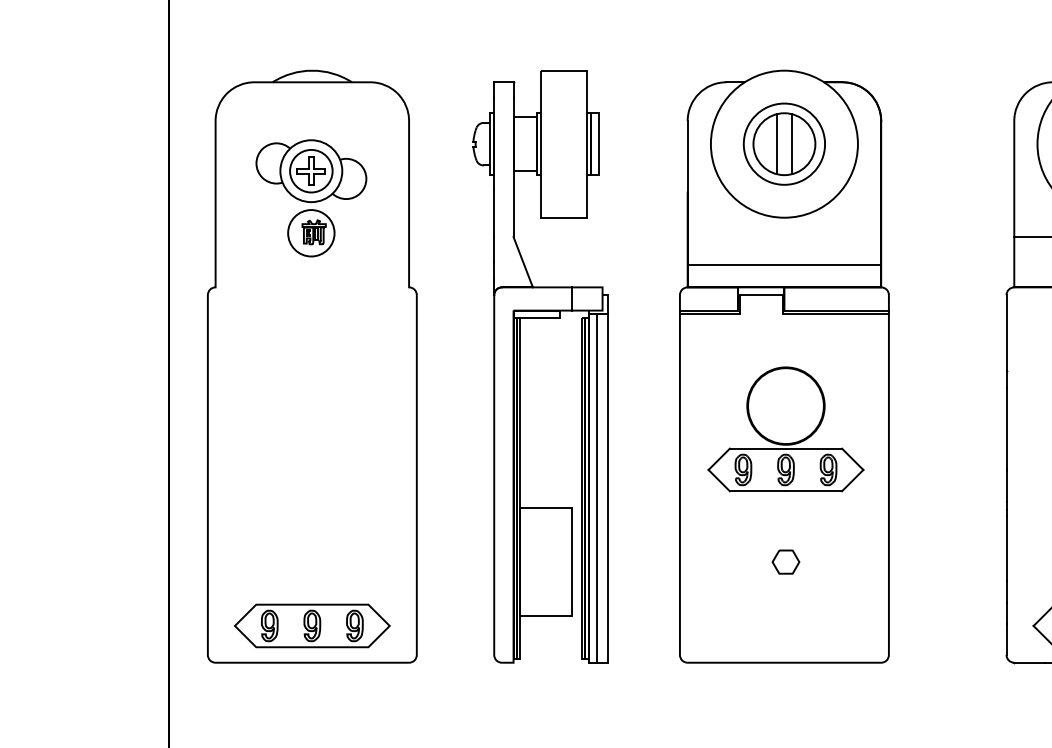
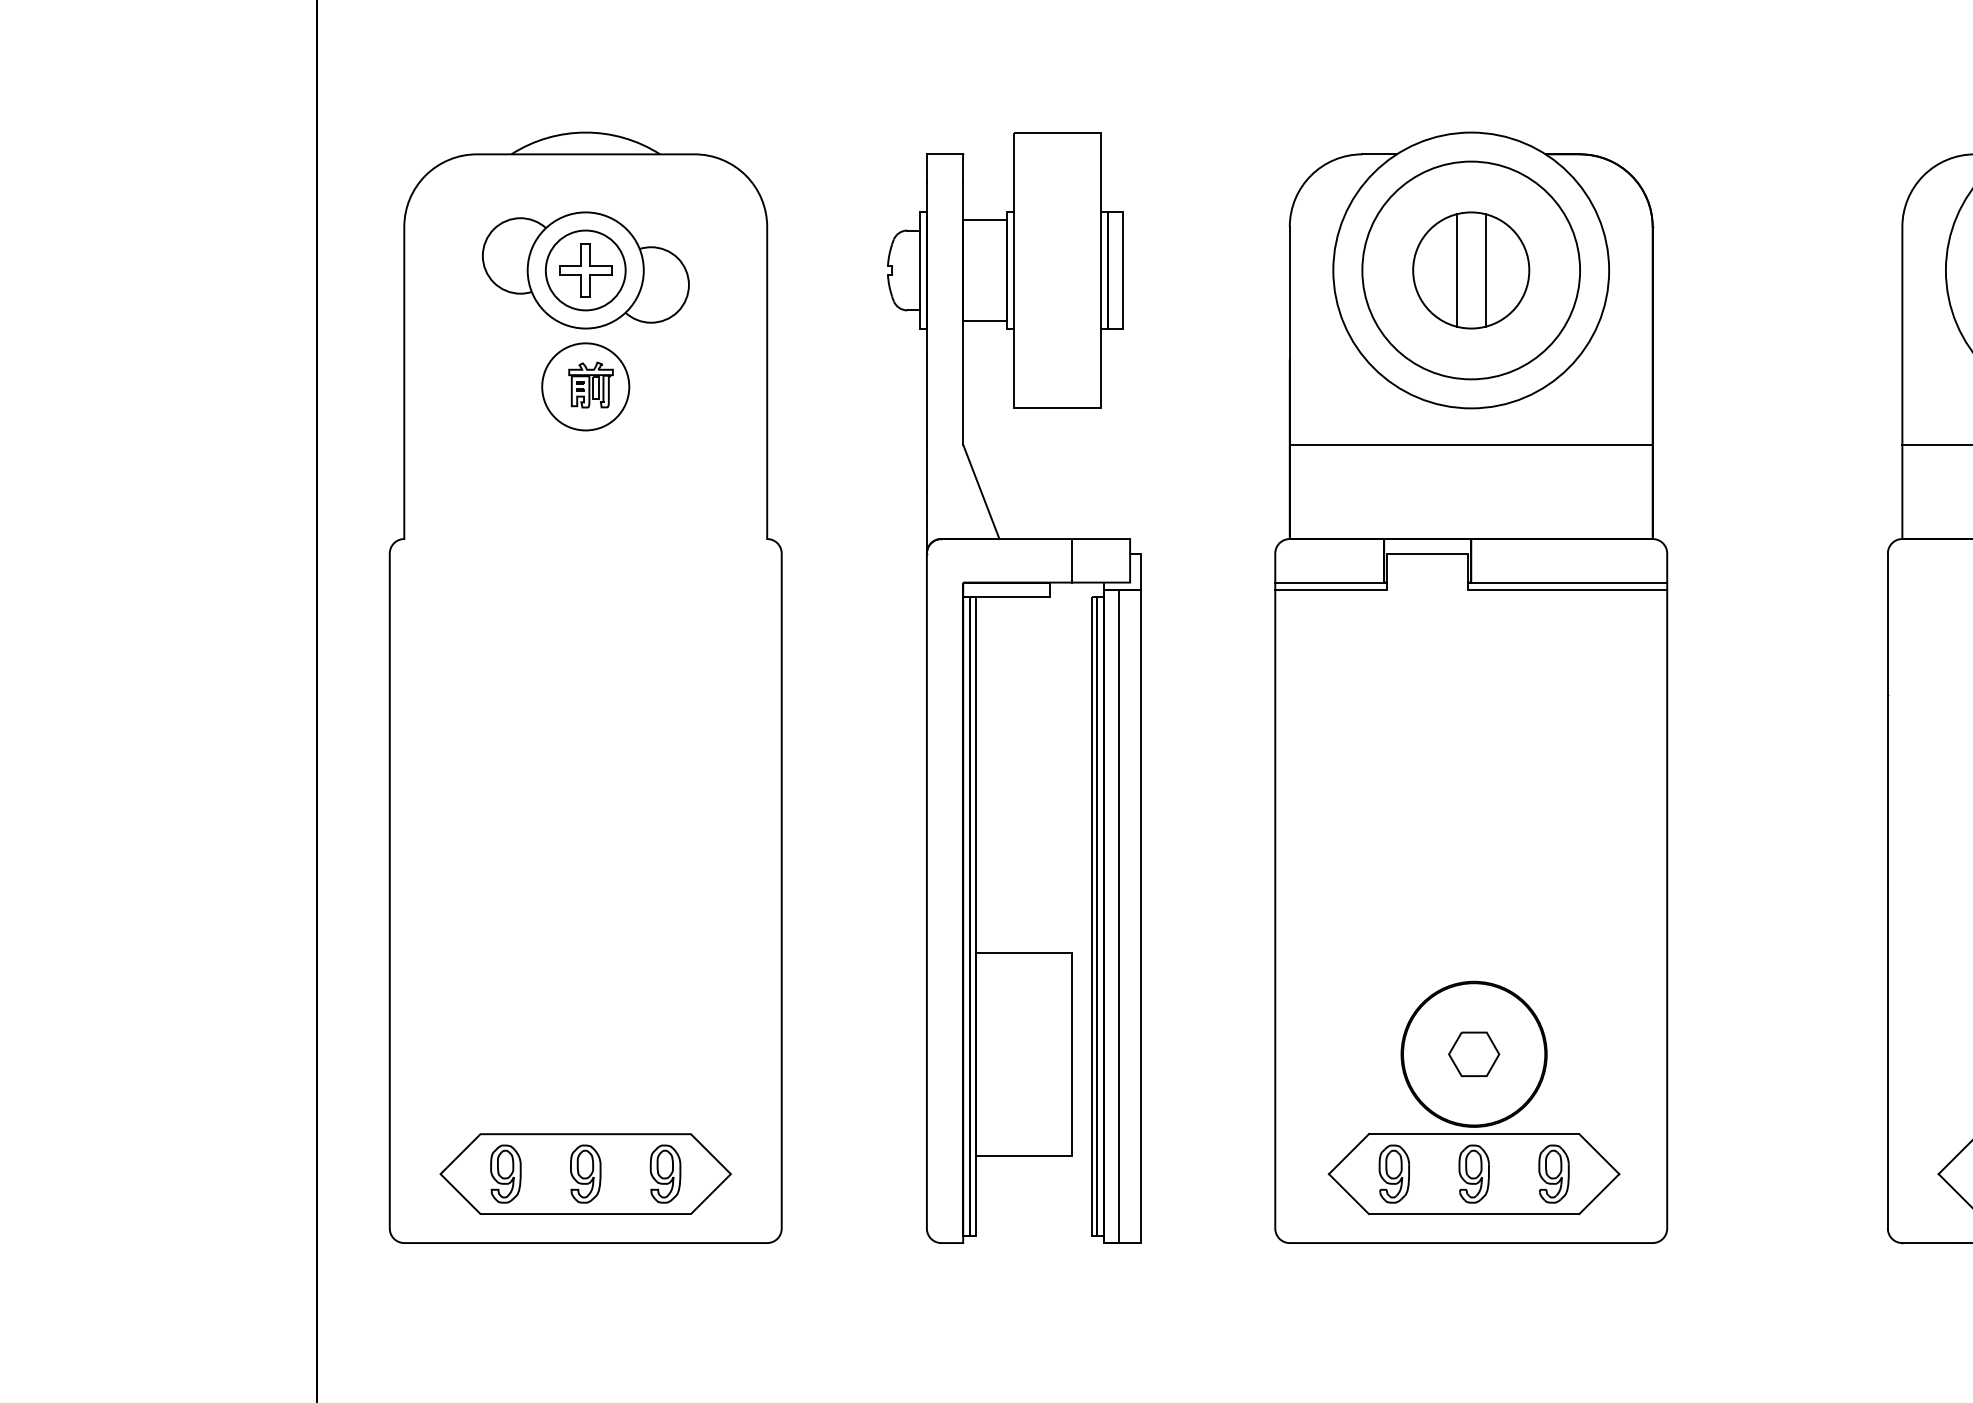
circle: (784, 144) -> (1471, 271), size x1.43
part: (311, 198) -> (586, 321), moved
line: (784, 265) -> (1471, 445), moved
part: (785, 429) -> (1473, 1098), moved

